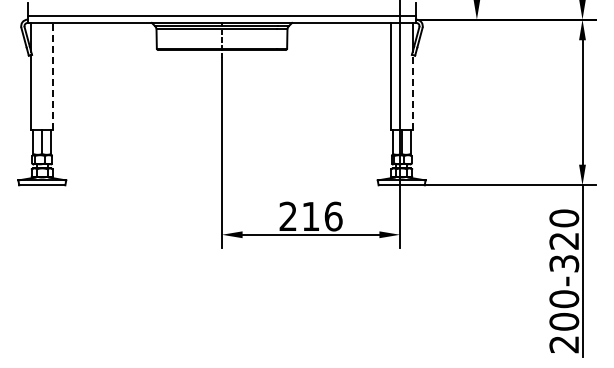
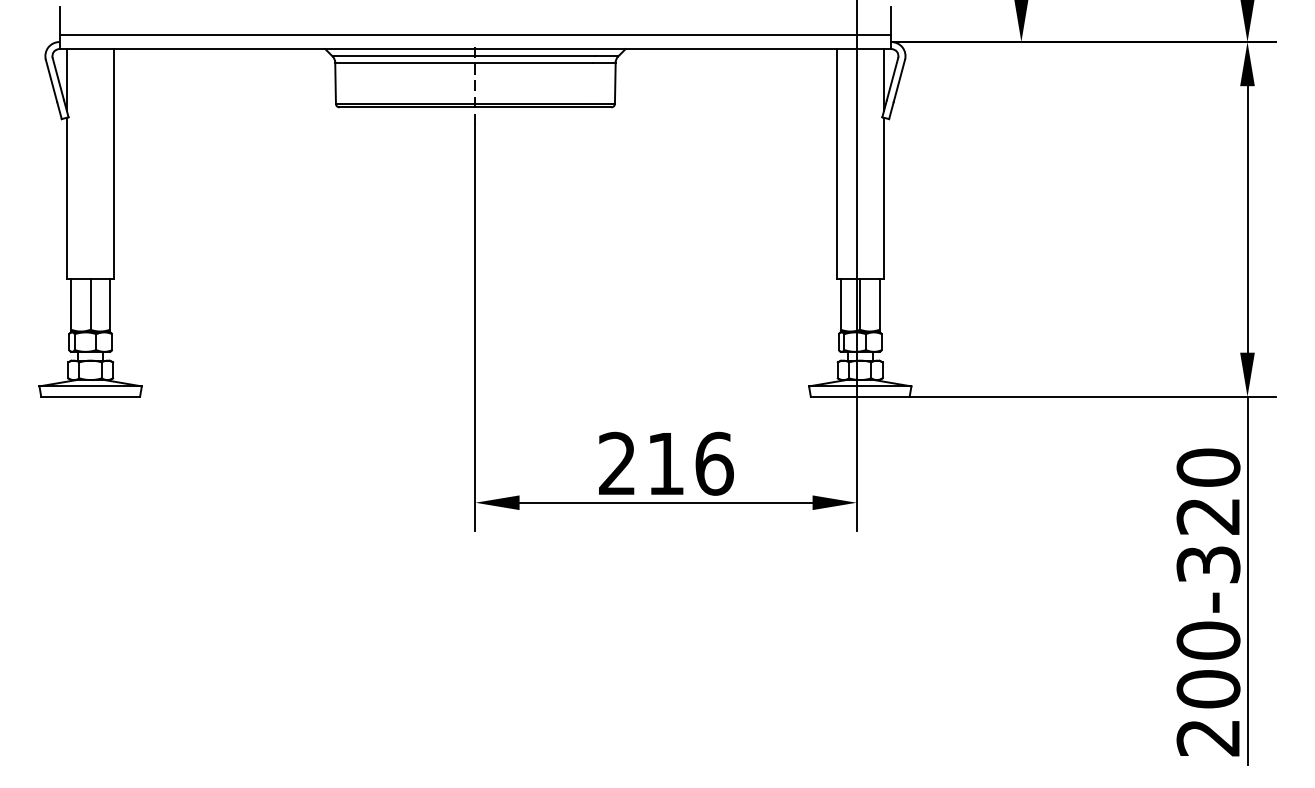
line: (53, 76) -> (114, 163), dashed -> solid
line: (412, 92) -> (883, 198), dashed -> solid

